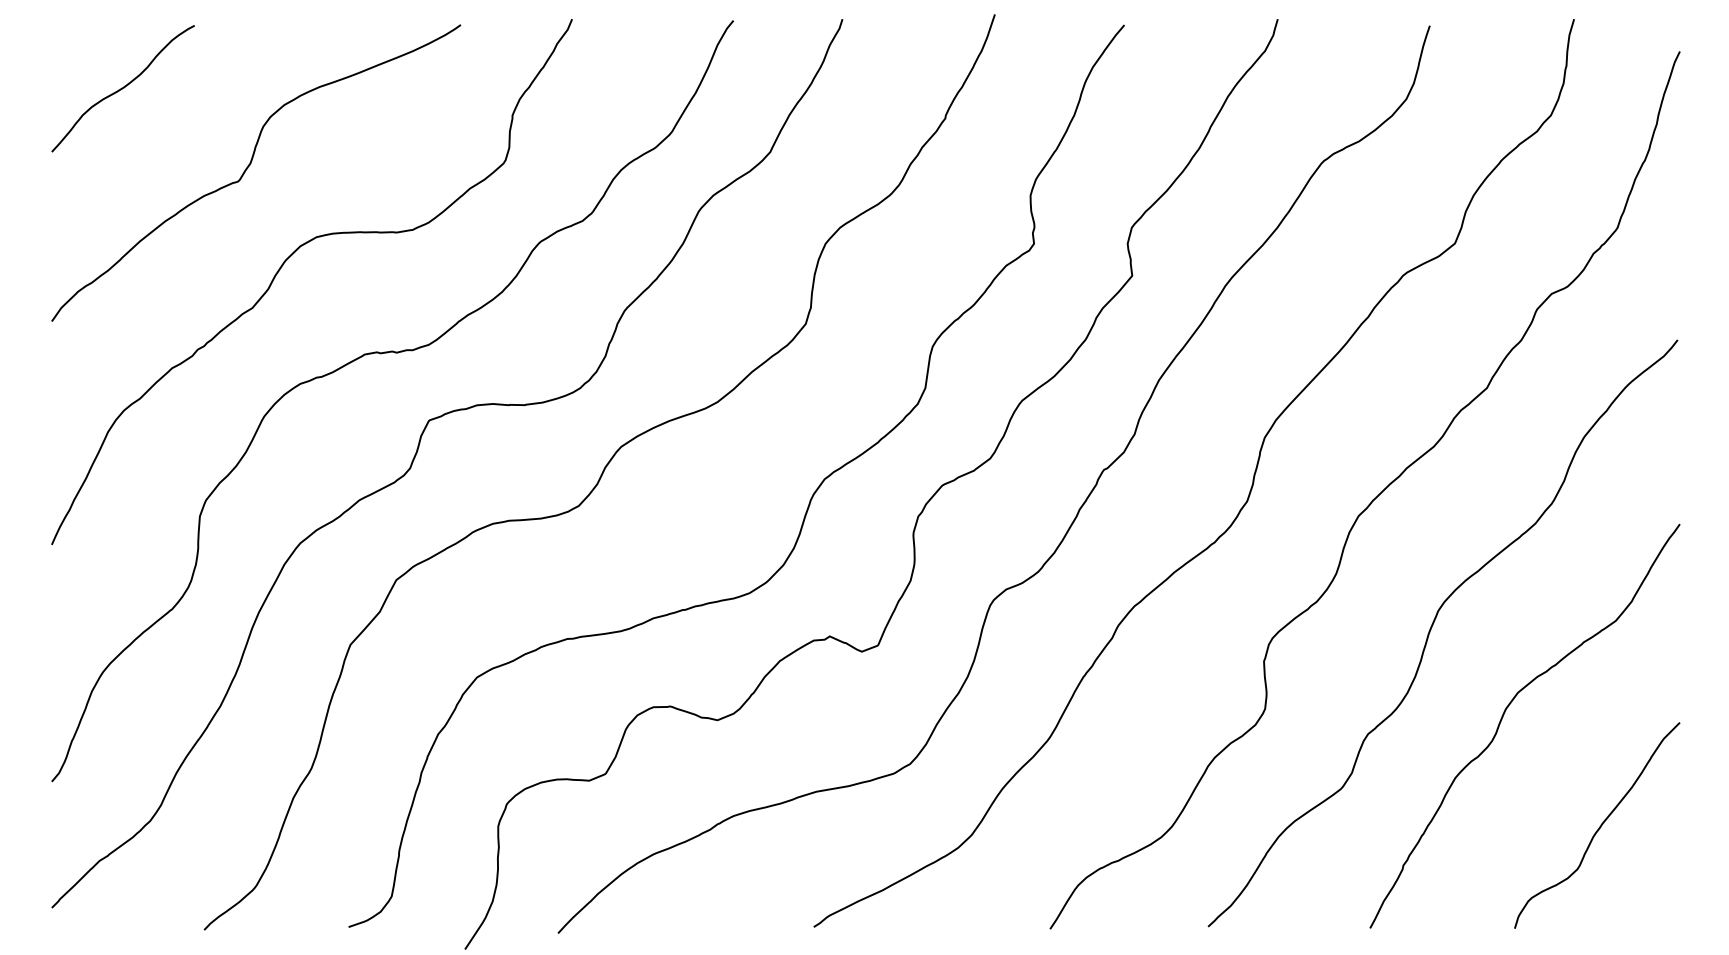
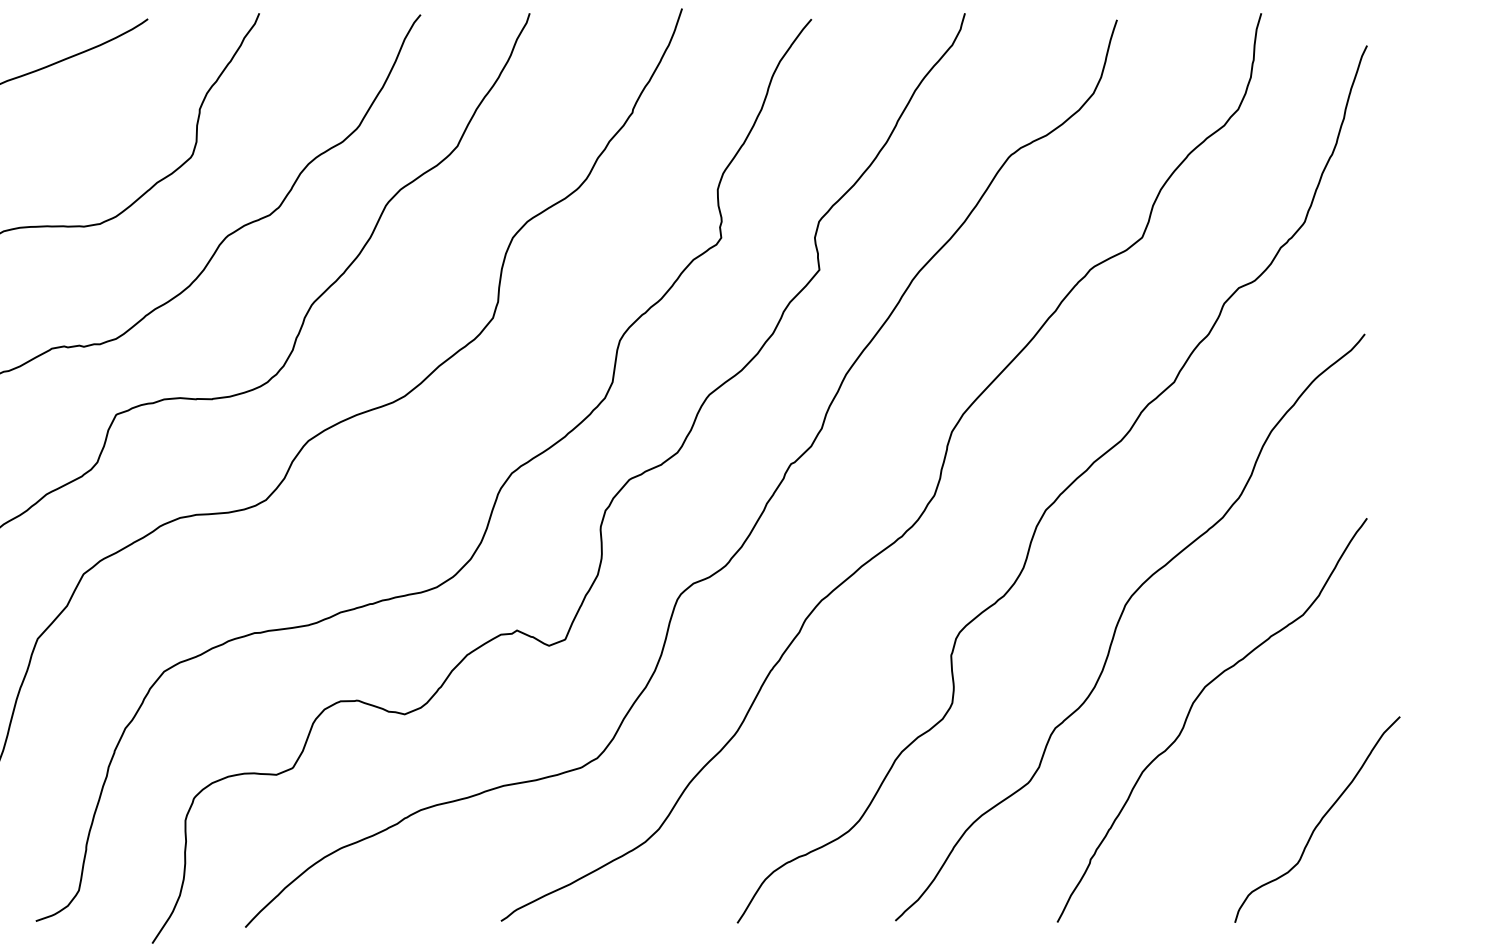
curve: (1599, 826) -> (1319, 820), moved

